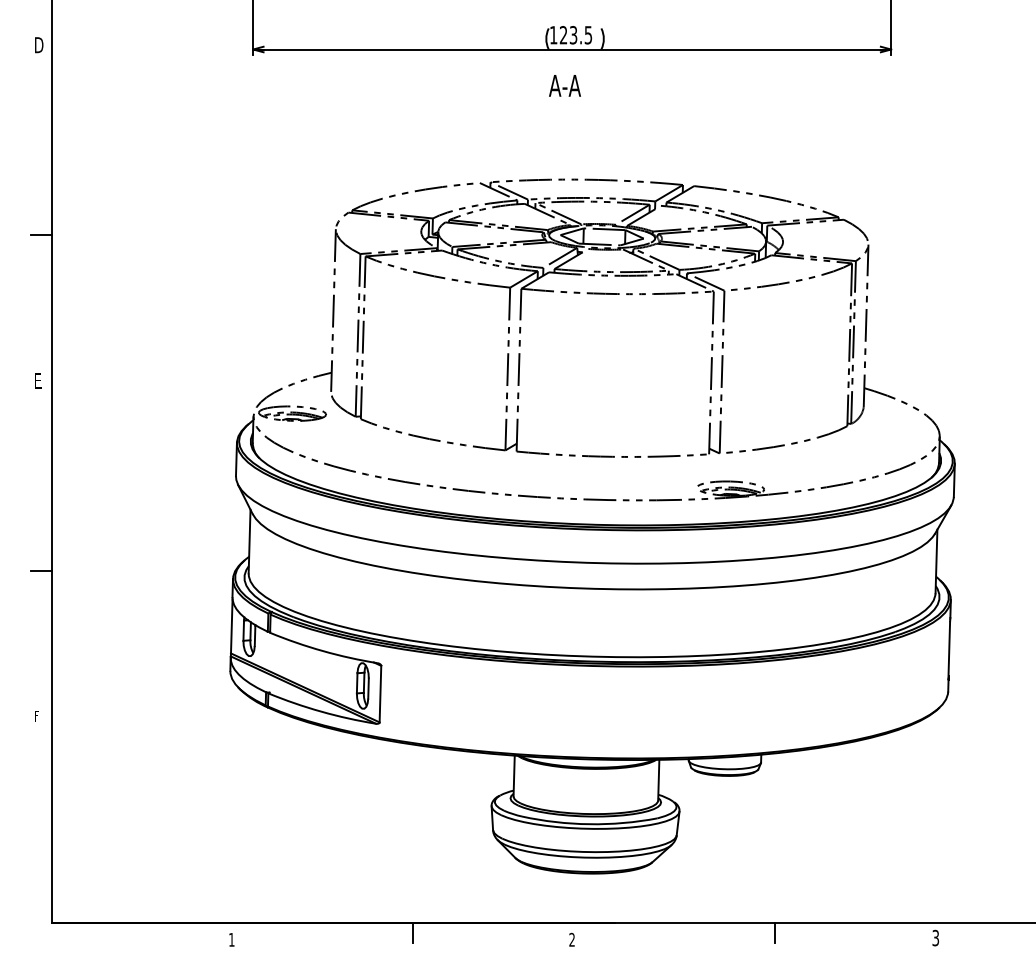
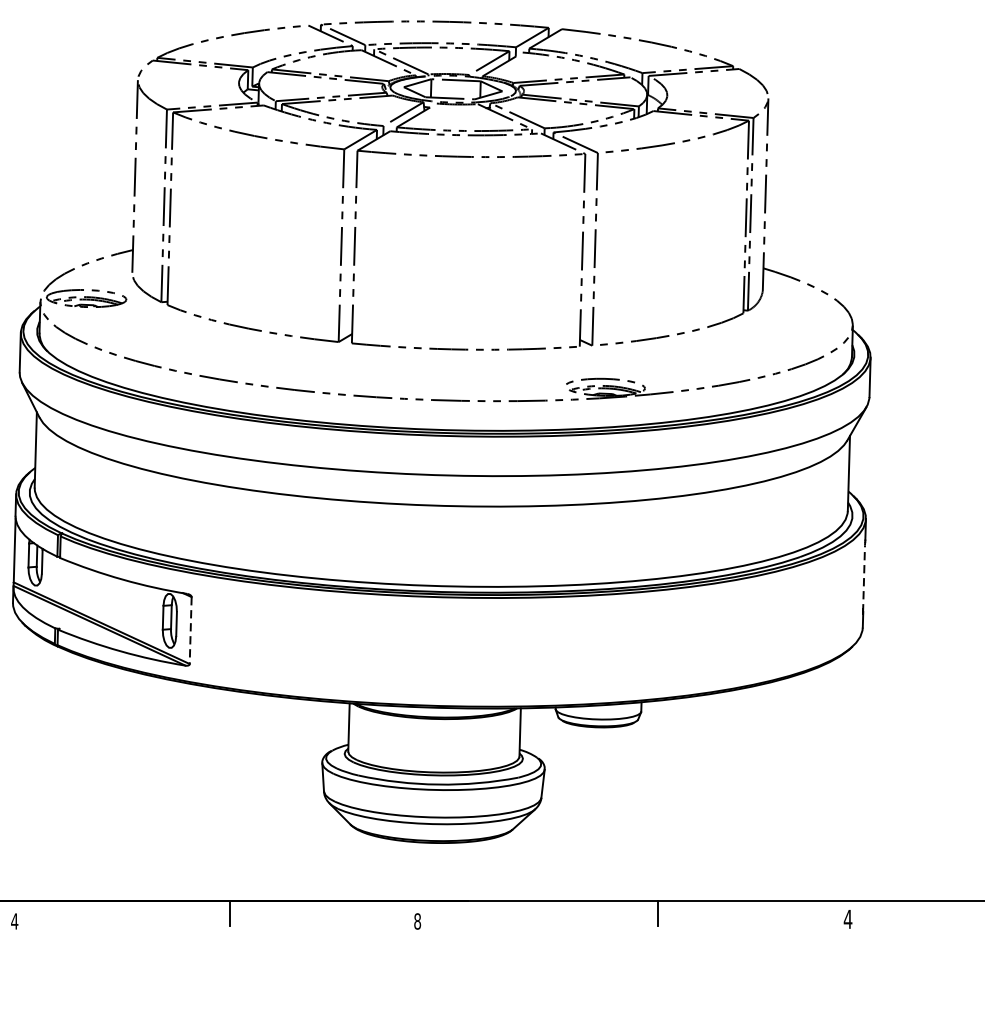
line: (949, 650) -> (864, 578), solid -> dashed
line: (380, 694) -> (190, 631), solid -> dashed
text: (935, 937) -> (847, 918), 3 -> 4
text: (231, 939) -> (14, 921), 1 -> 4
text: (571, 939) -> (416, 921), 2 -> 8

